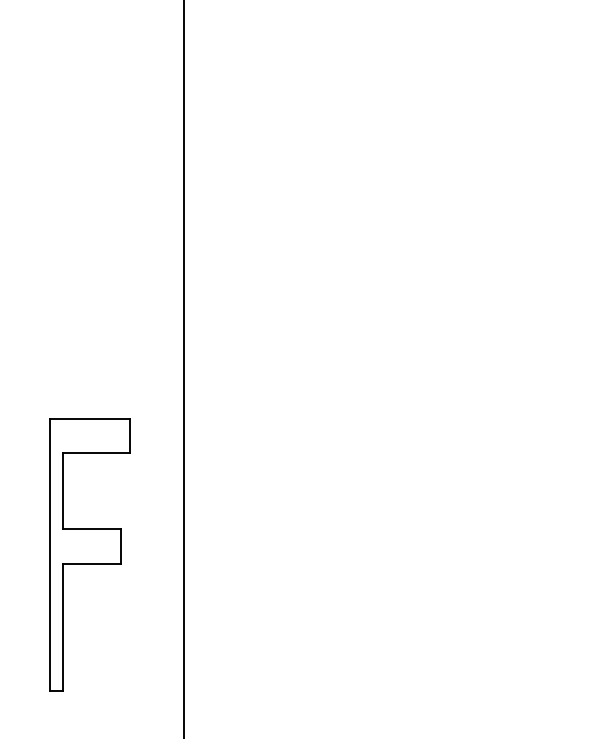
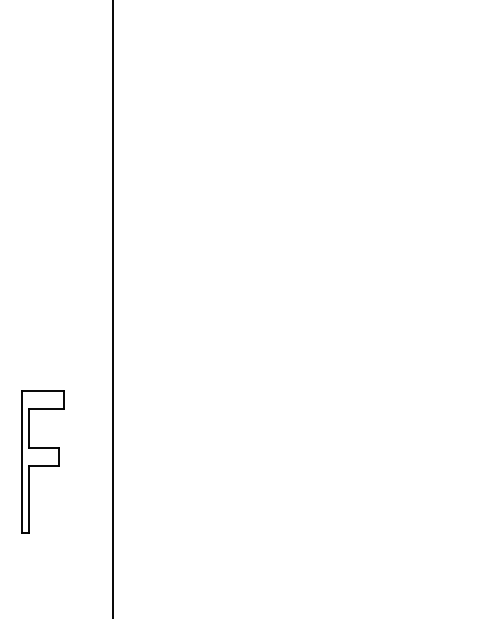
part: (89, 554) -> (42, 461), size x0.7

